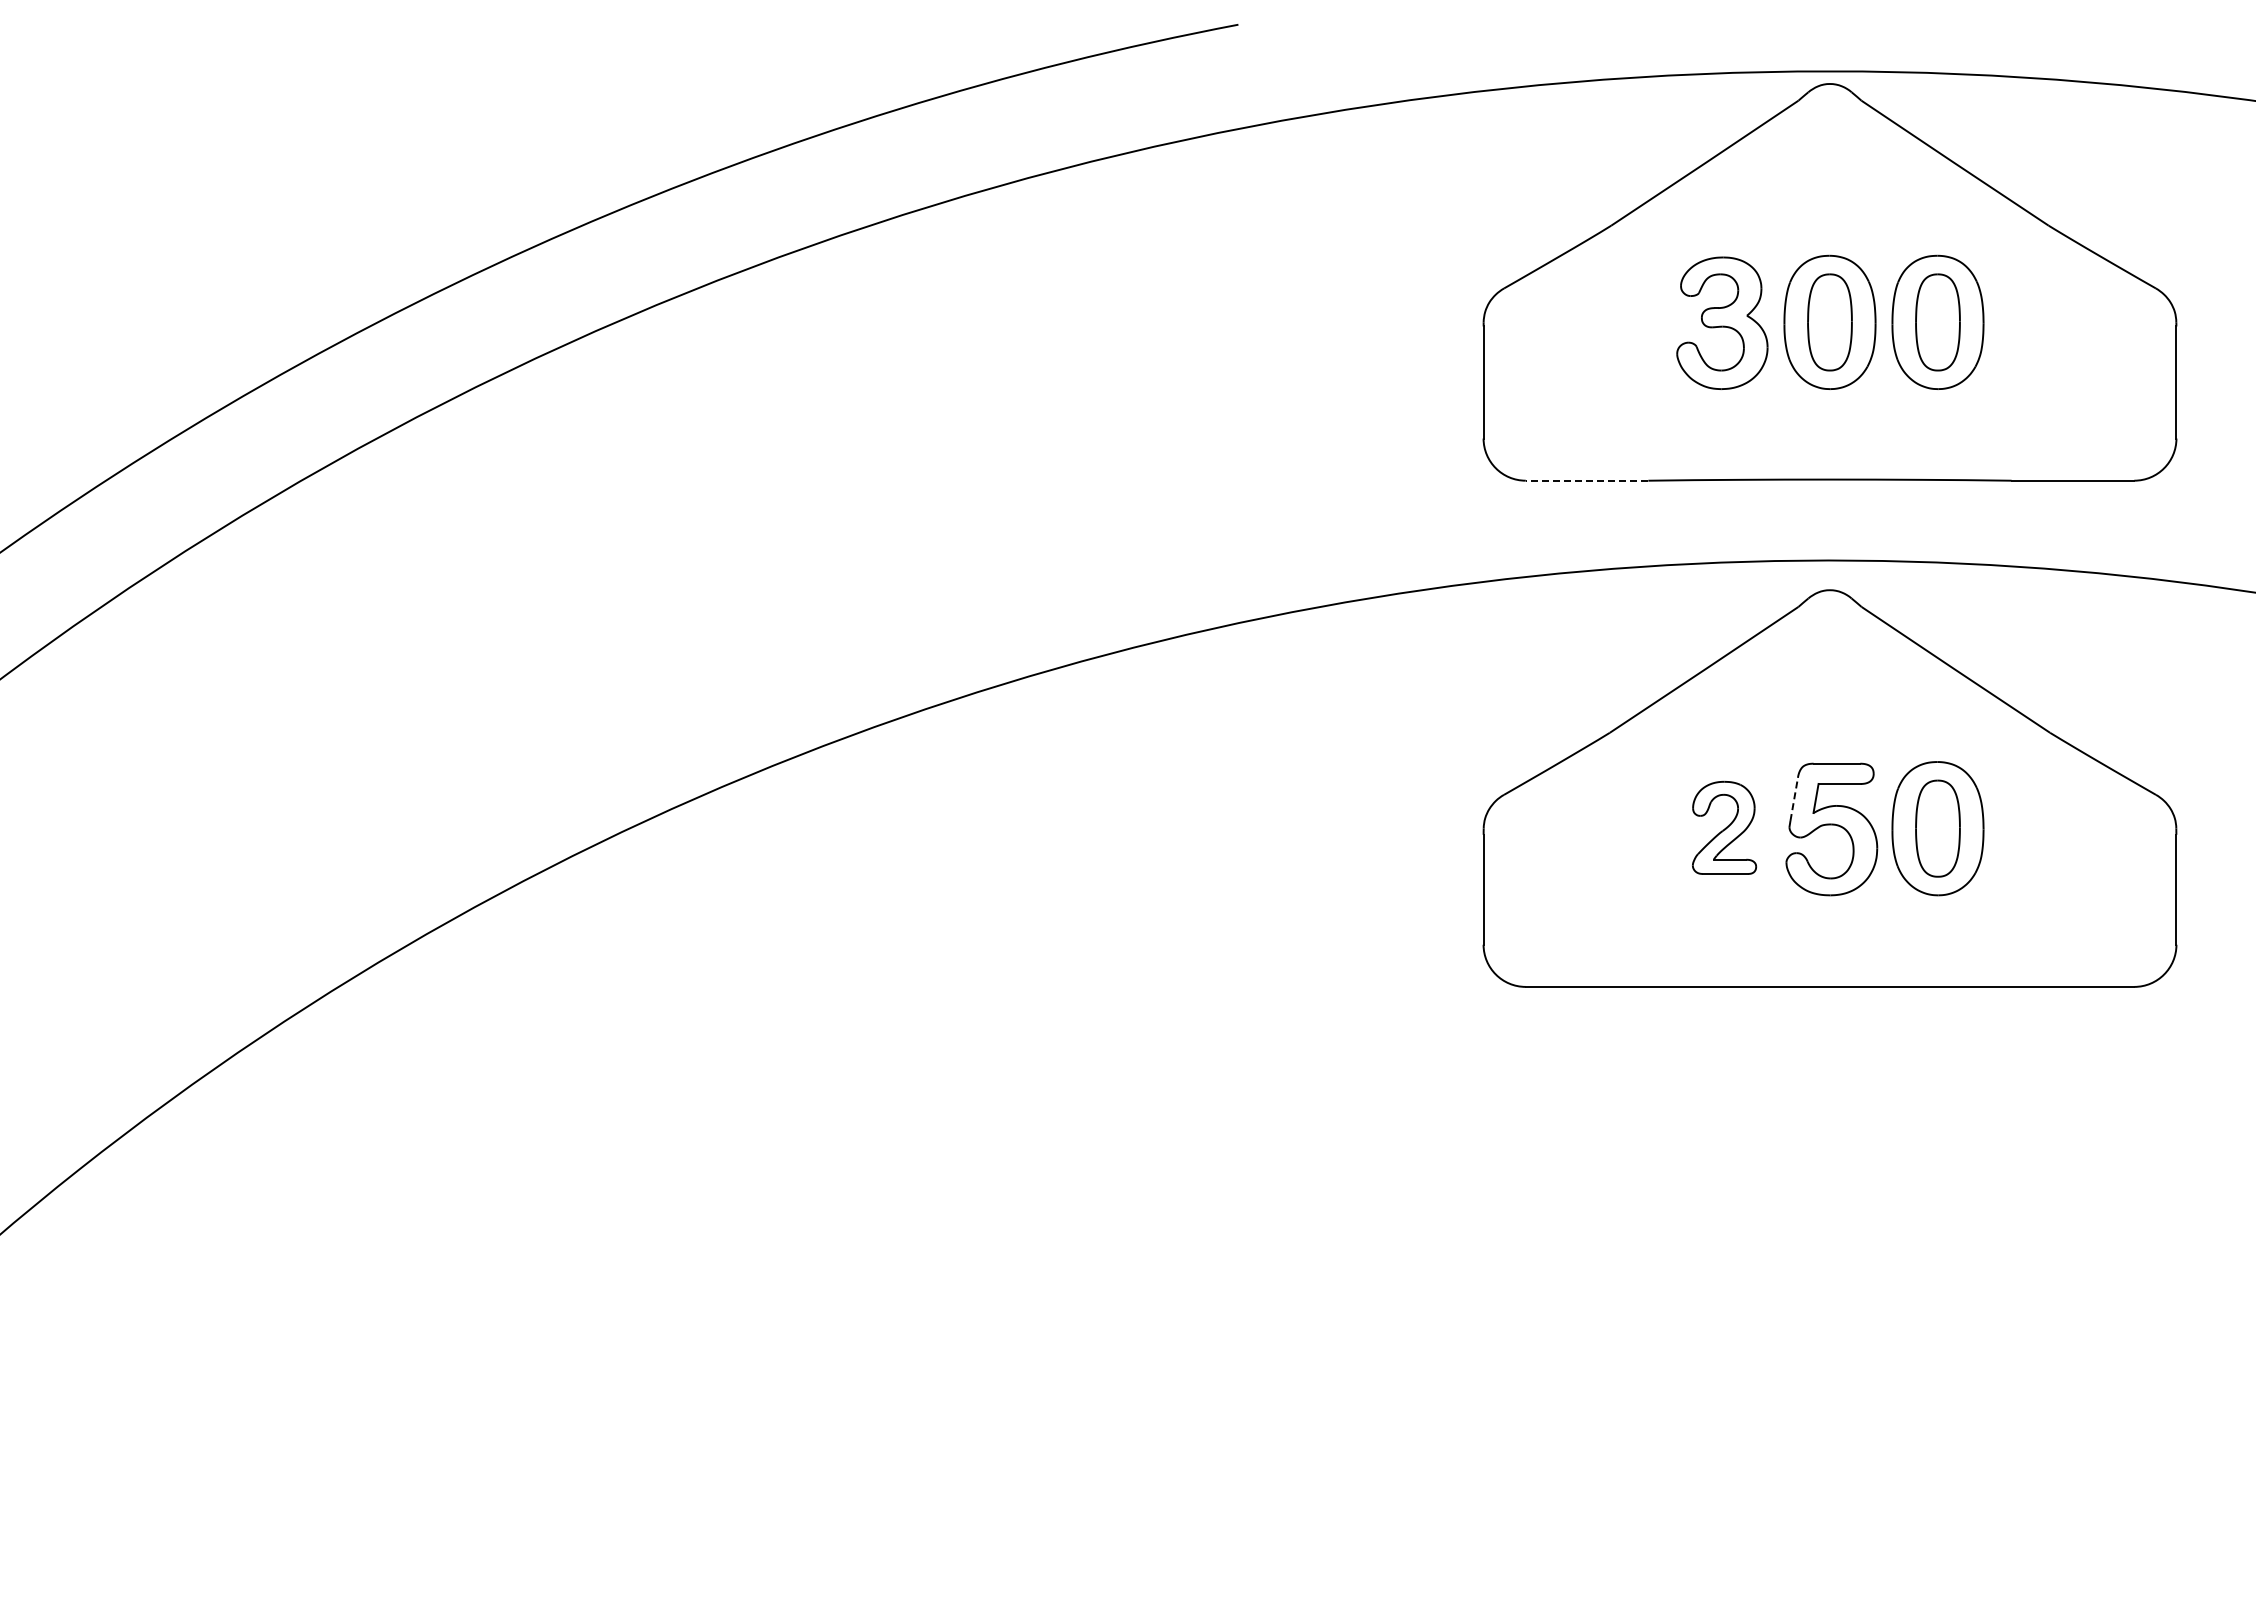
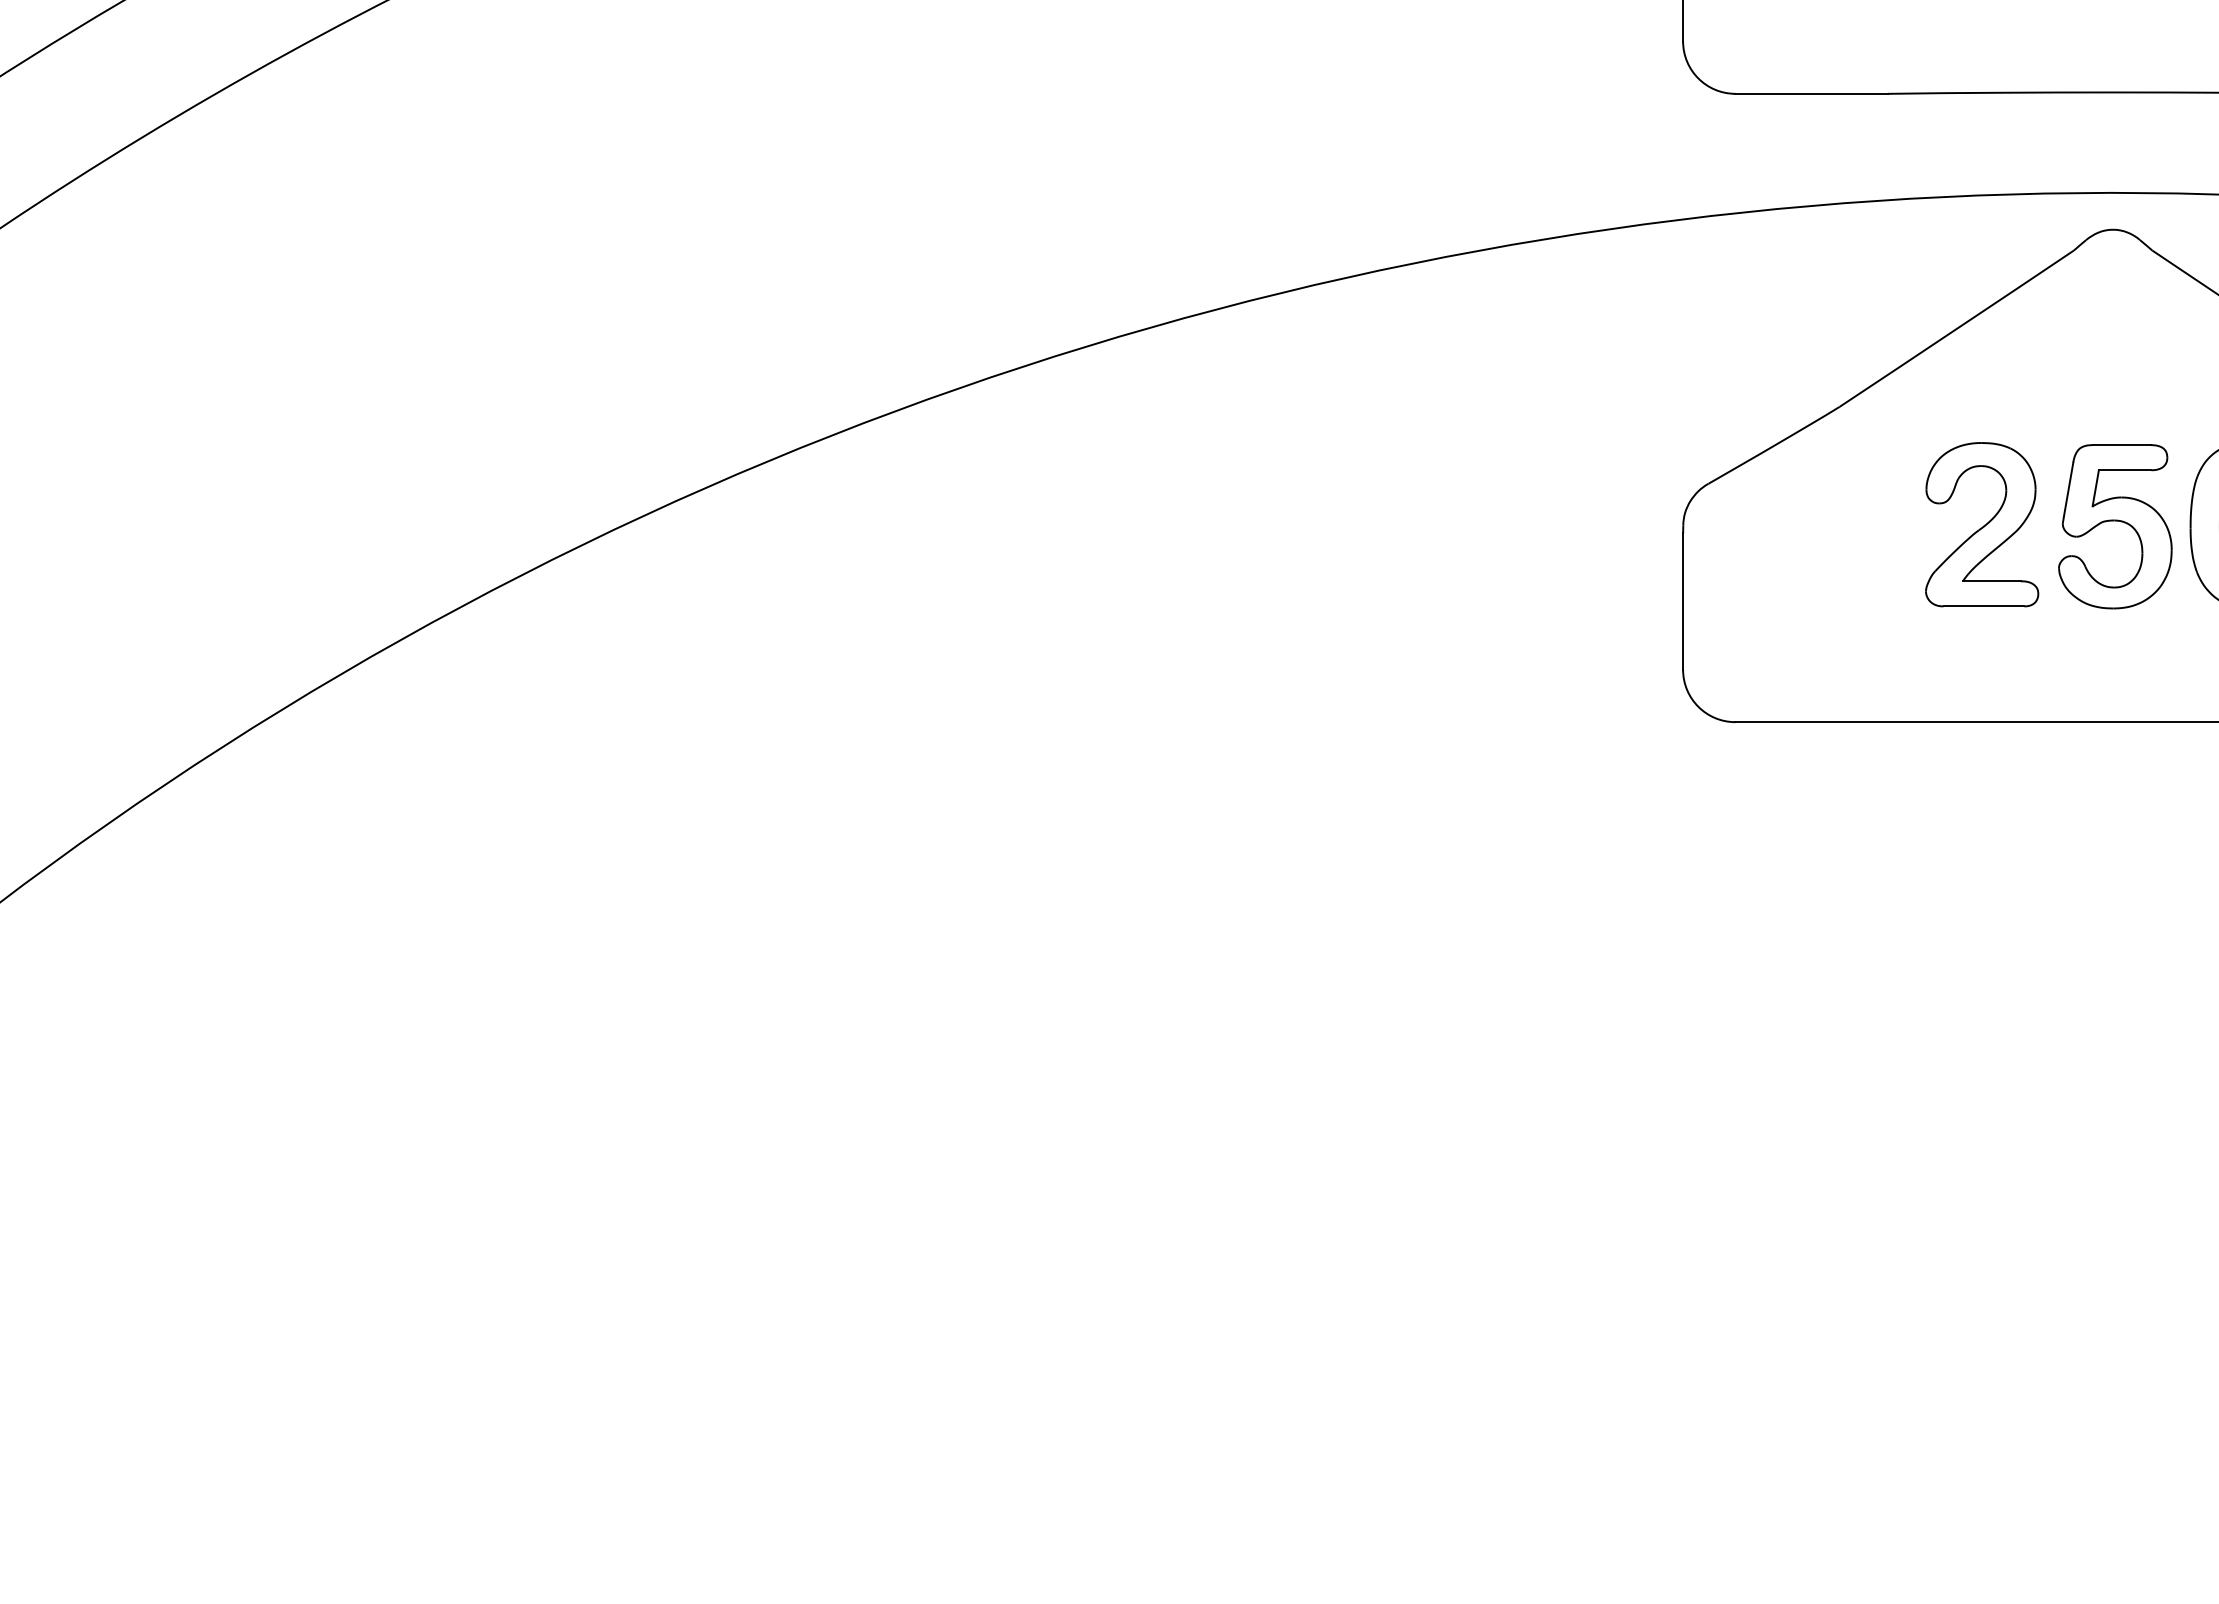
line: (1586, 480) -> (1810, 93), dashed -> solid
line: (1794, 799) -> (2069, 489), dashed -> solid
part: (1724, 827) -> (1982, 524), size x1.43

